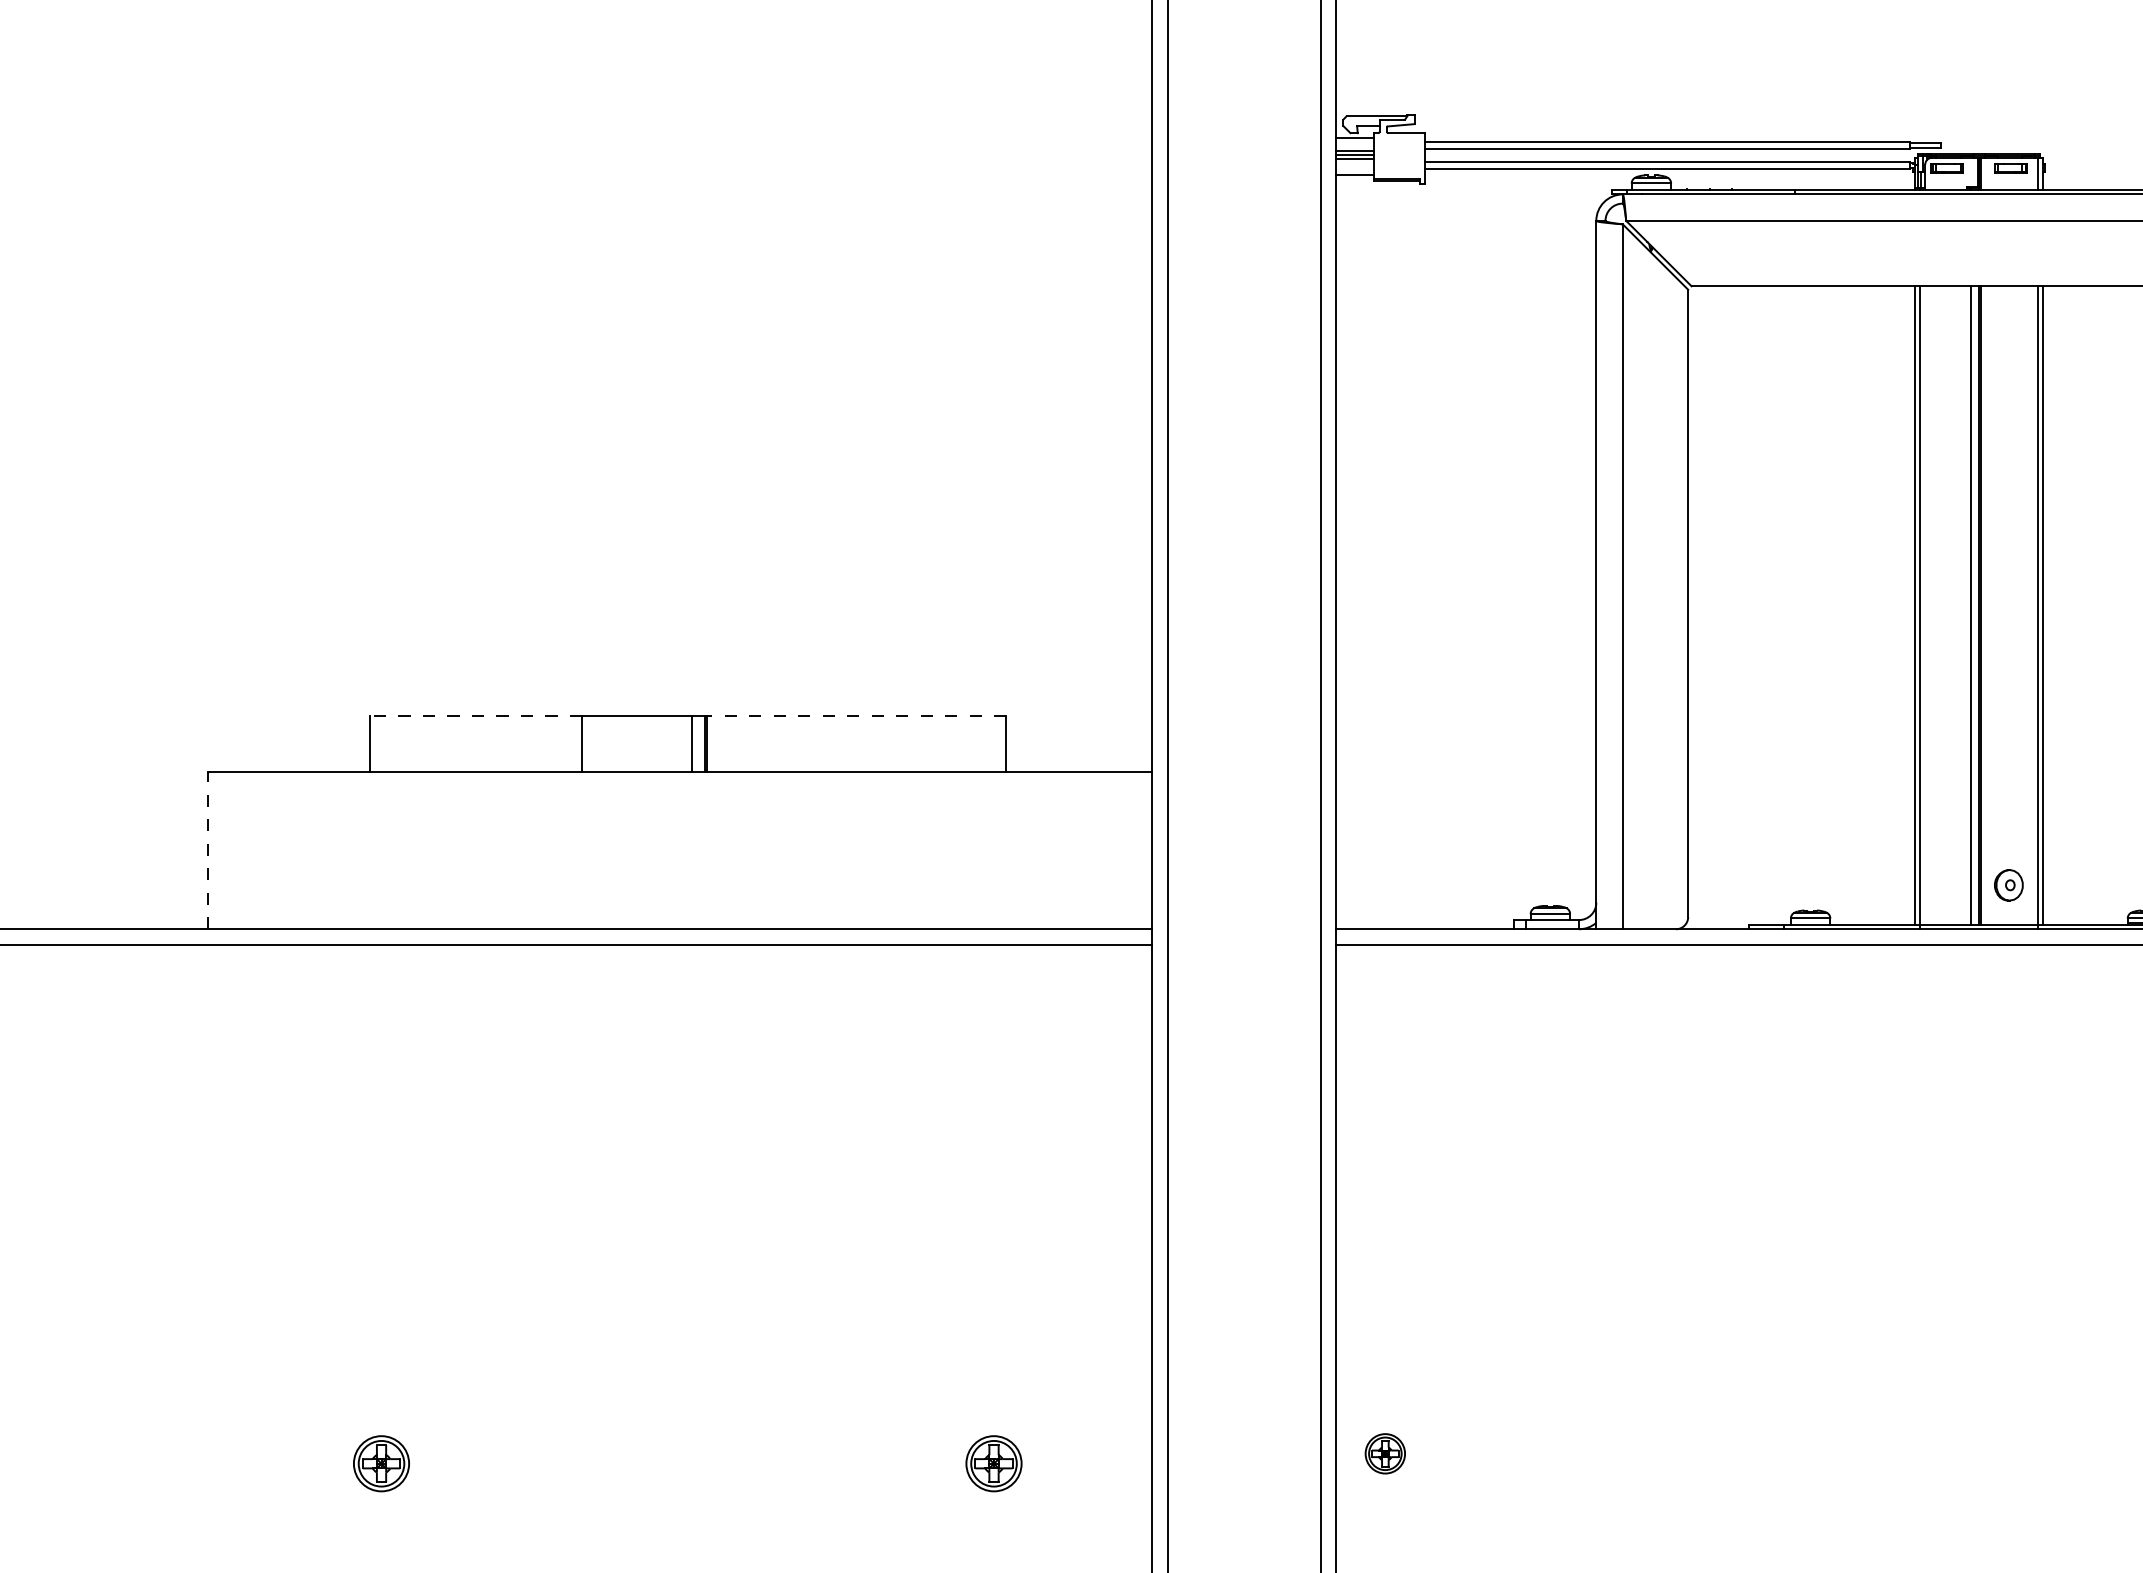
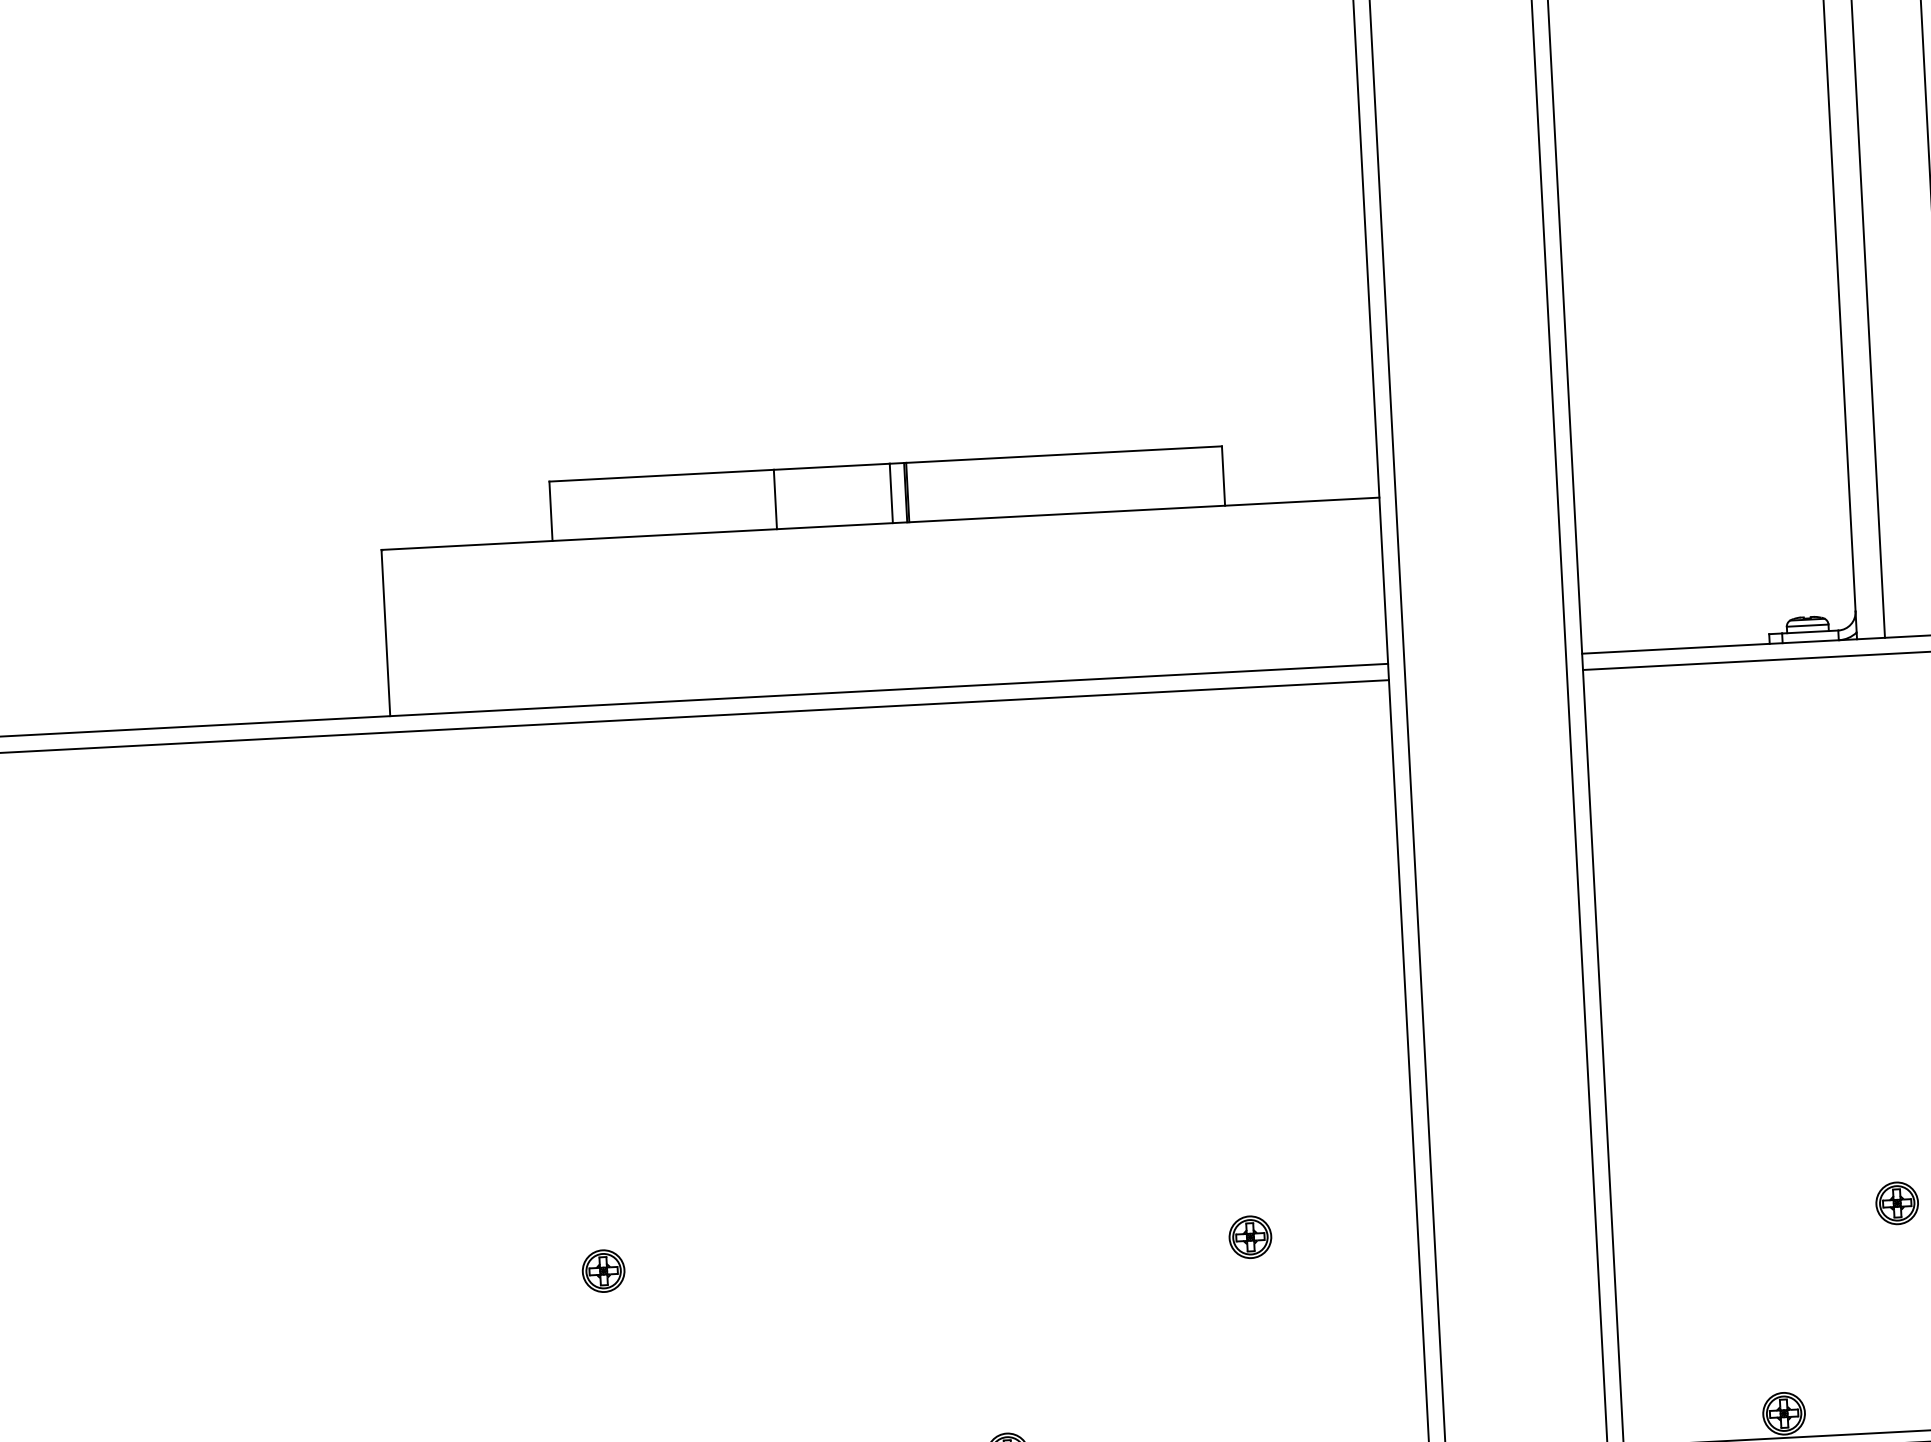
line: (475, 715) -> (661, 475), dashed -> solid
line: (856, 715) -> (1063, 454), dashed -> solid
line: (207, 850) -> (385, 632), dashed -> solid
part: (1384, 1453) -> (1896, 1203), moved
part: (381, 1463) -> (603, 1270), size x0.71
part: (993, 1463) -> (1249, 1236), size x0.71

